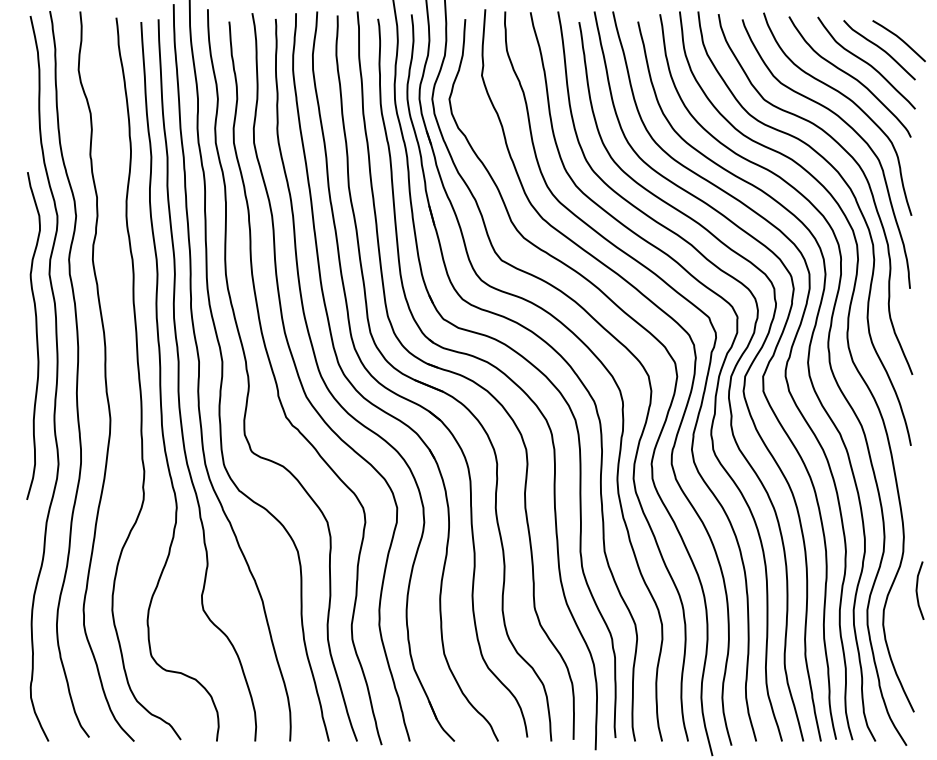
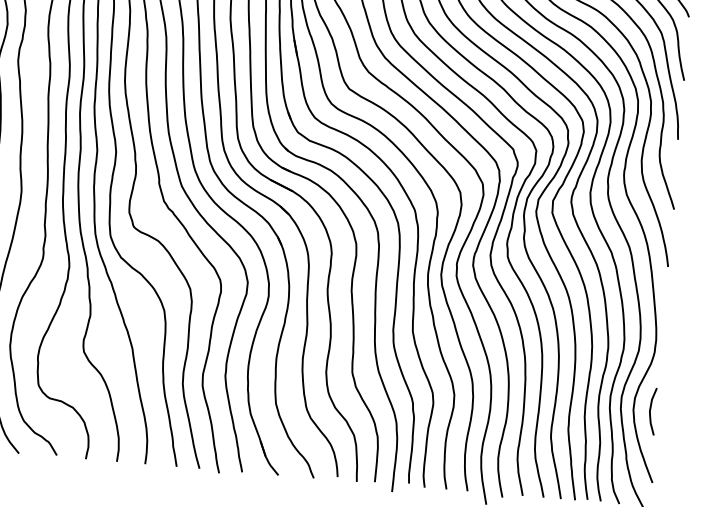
curve: (917, 590) -> (650, 411), moved

